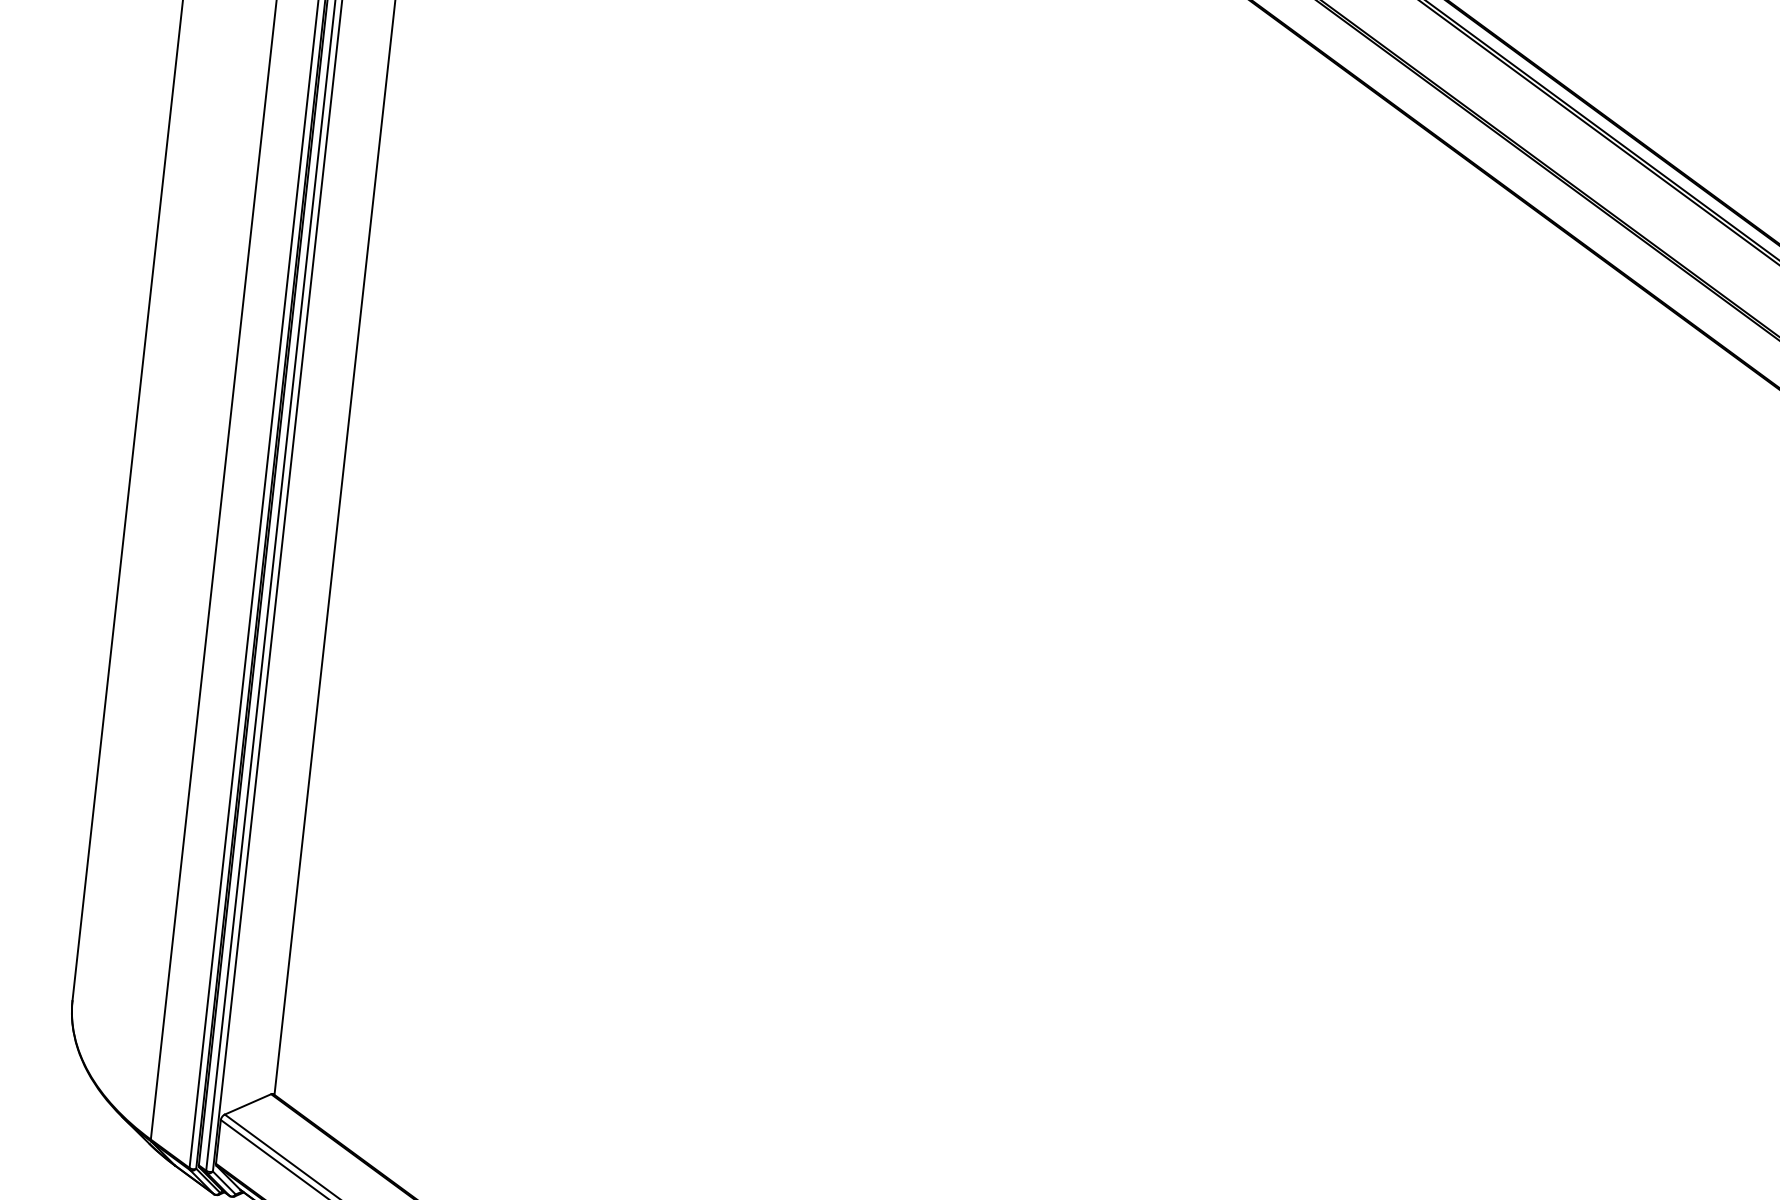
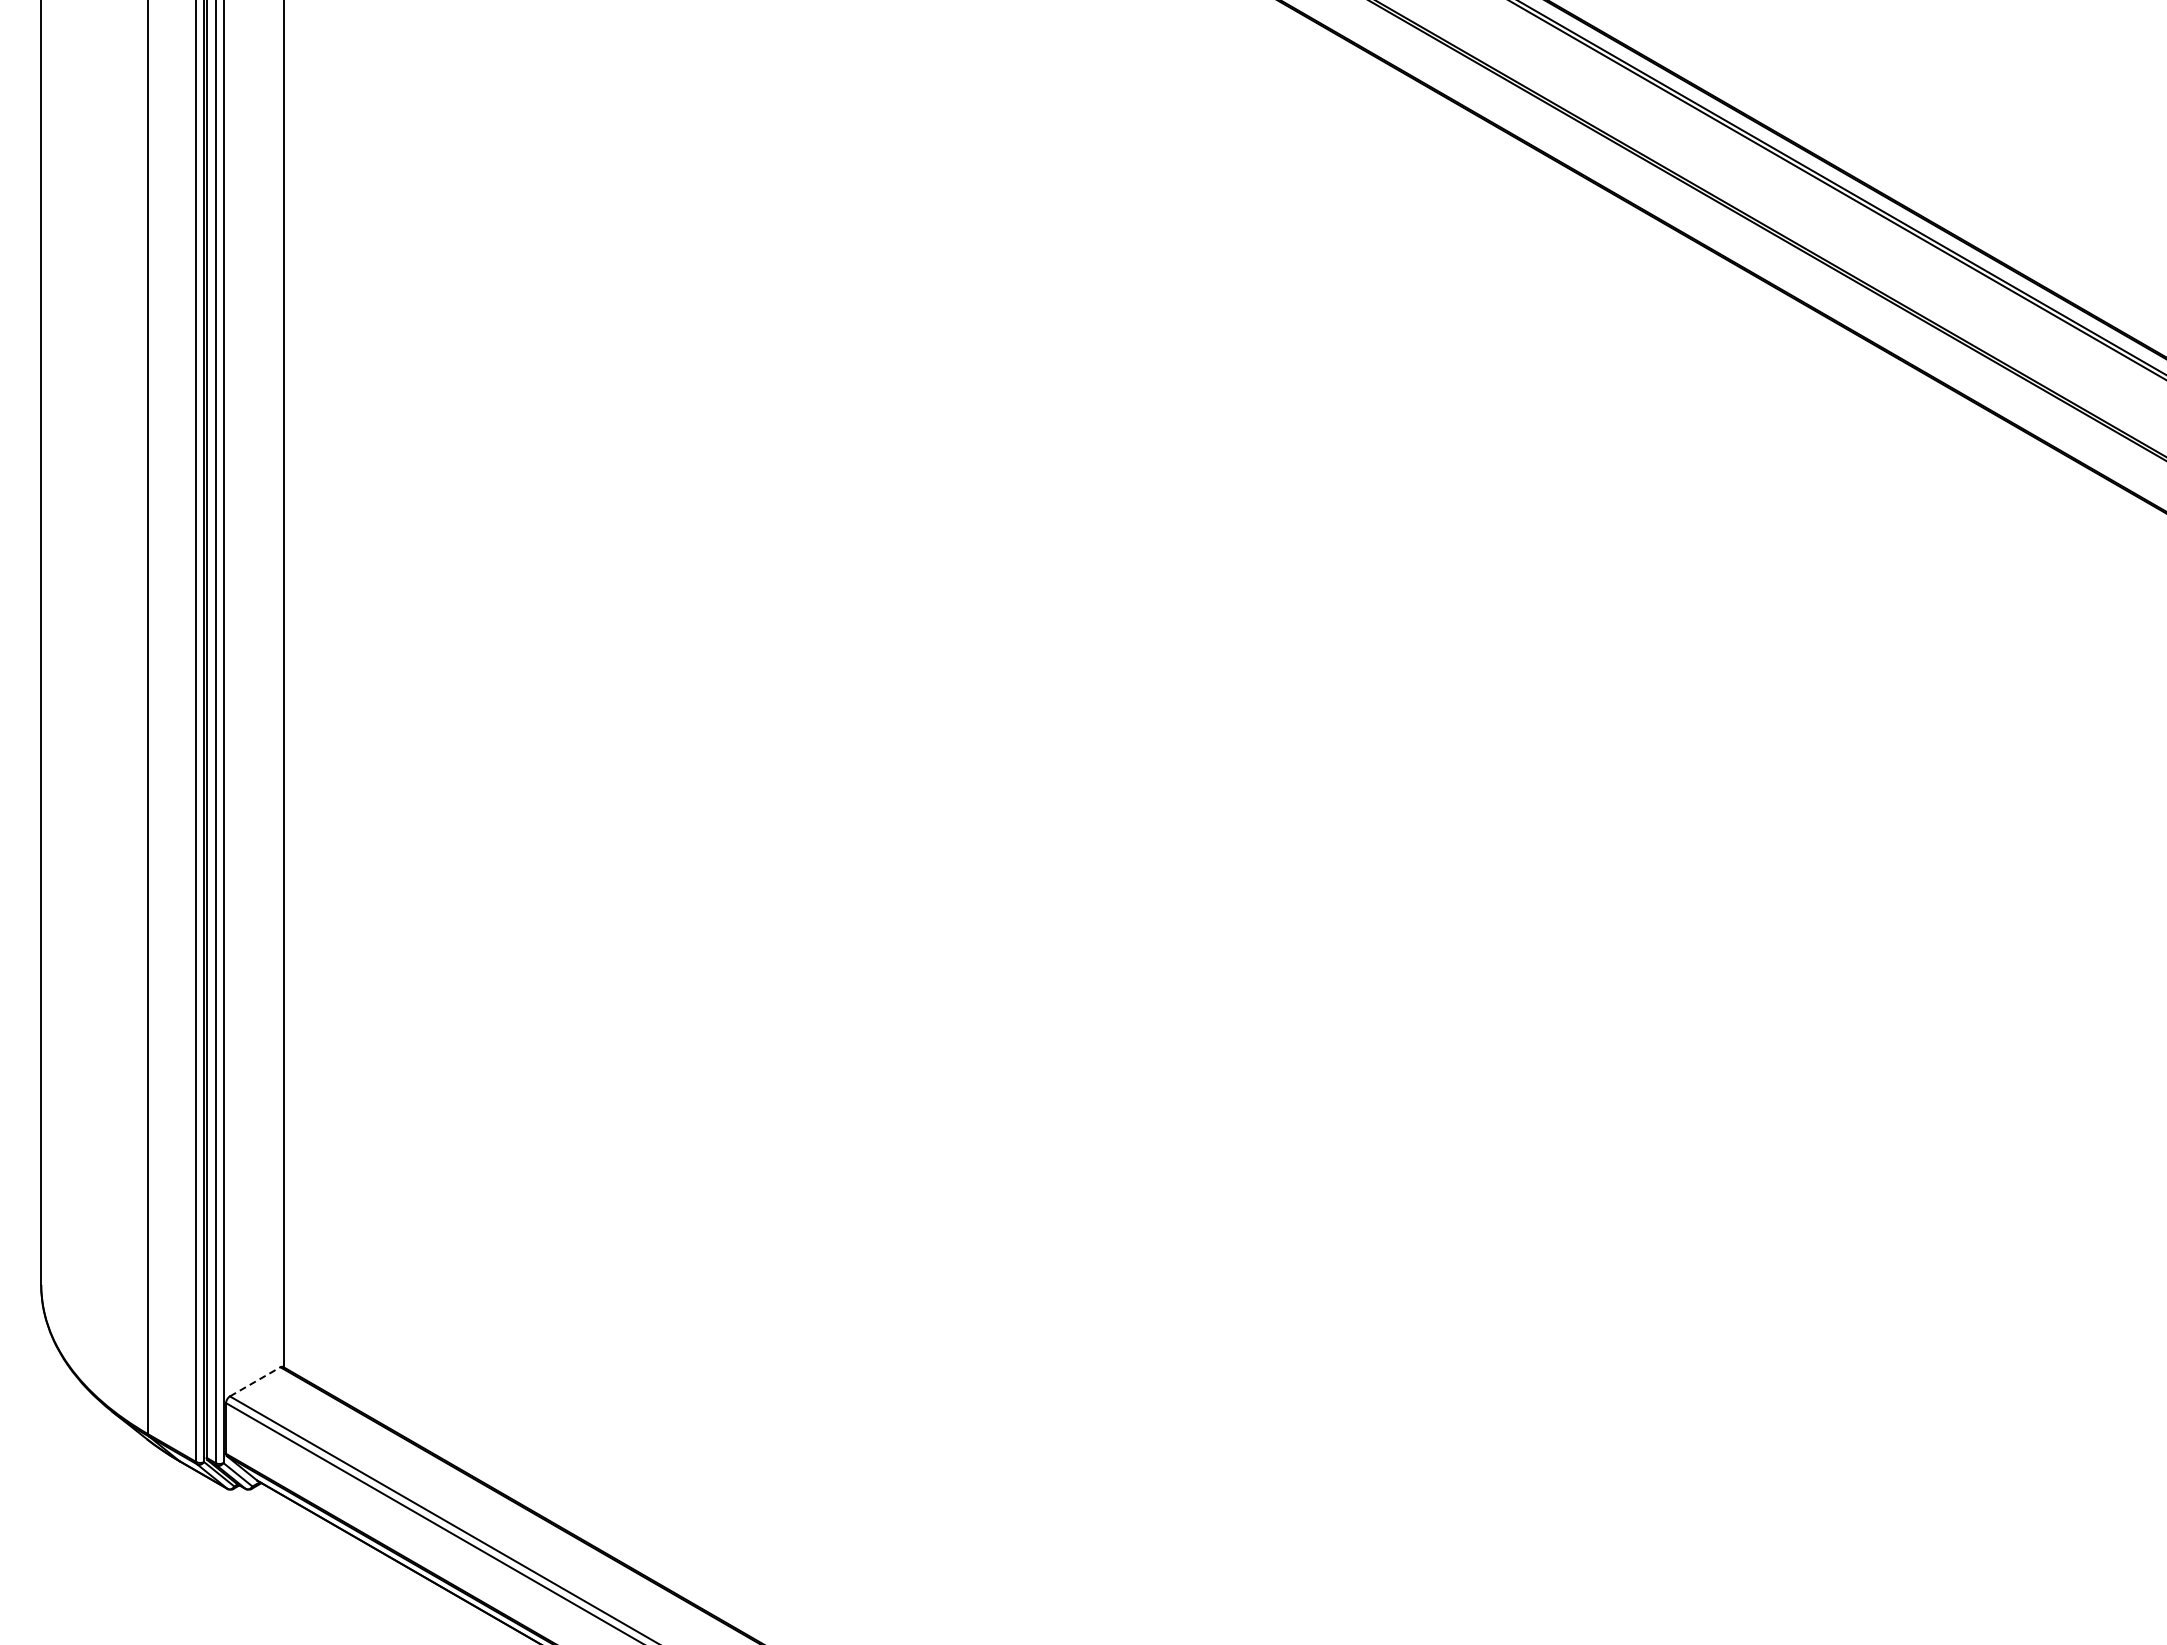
line: (248, 1104) -> (255, 1381), solid -> dashed

